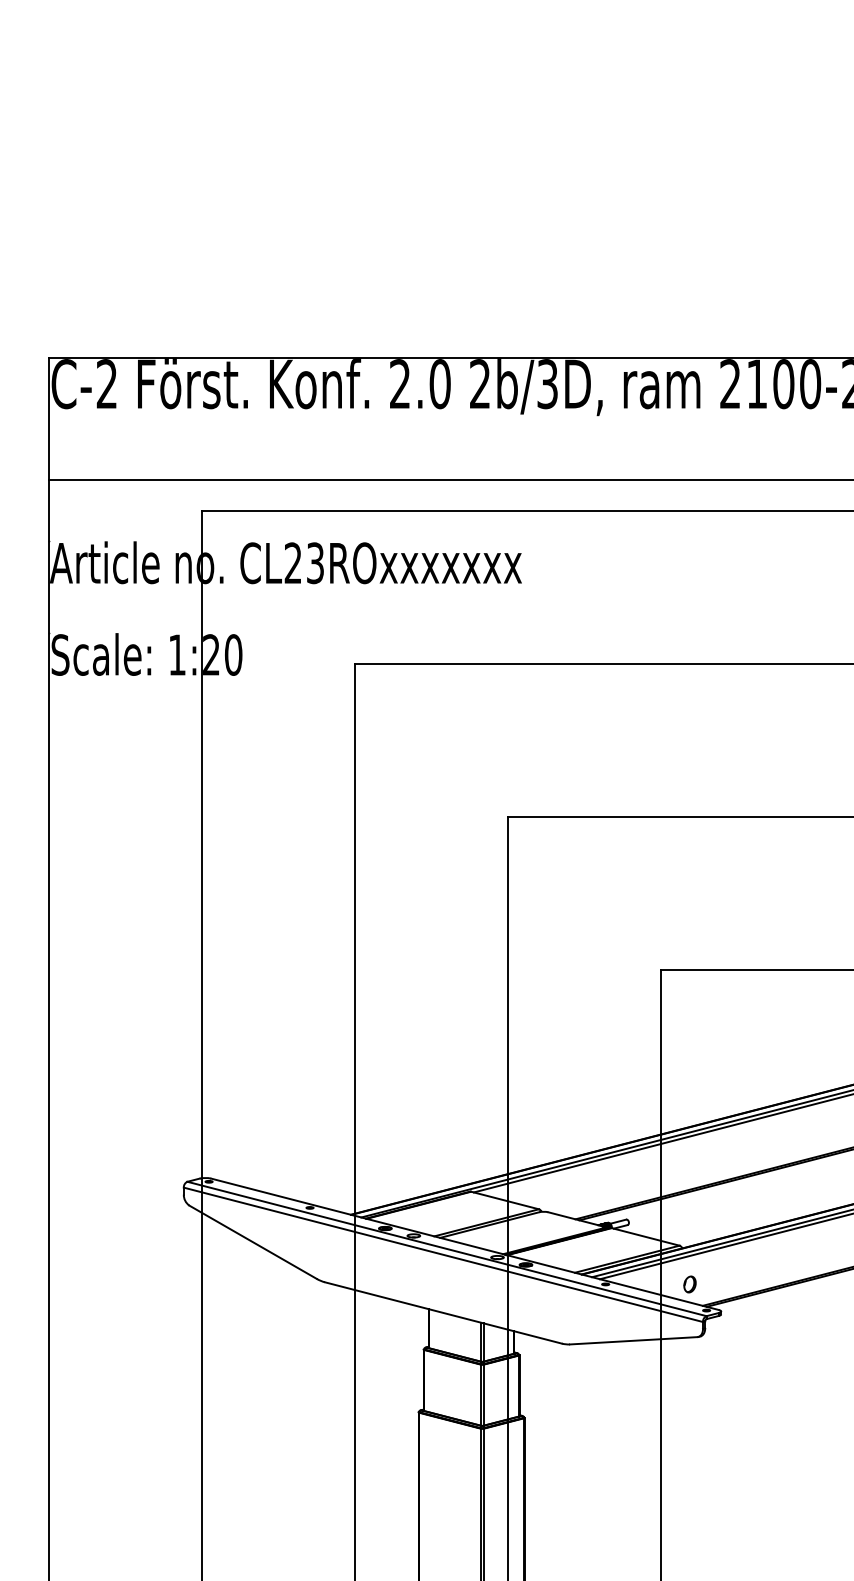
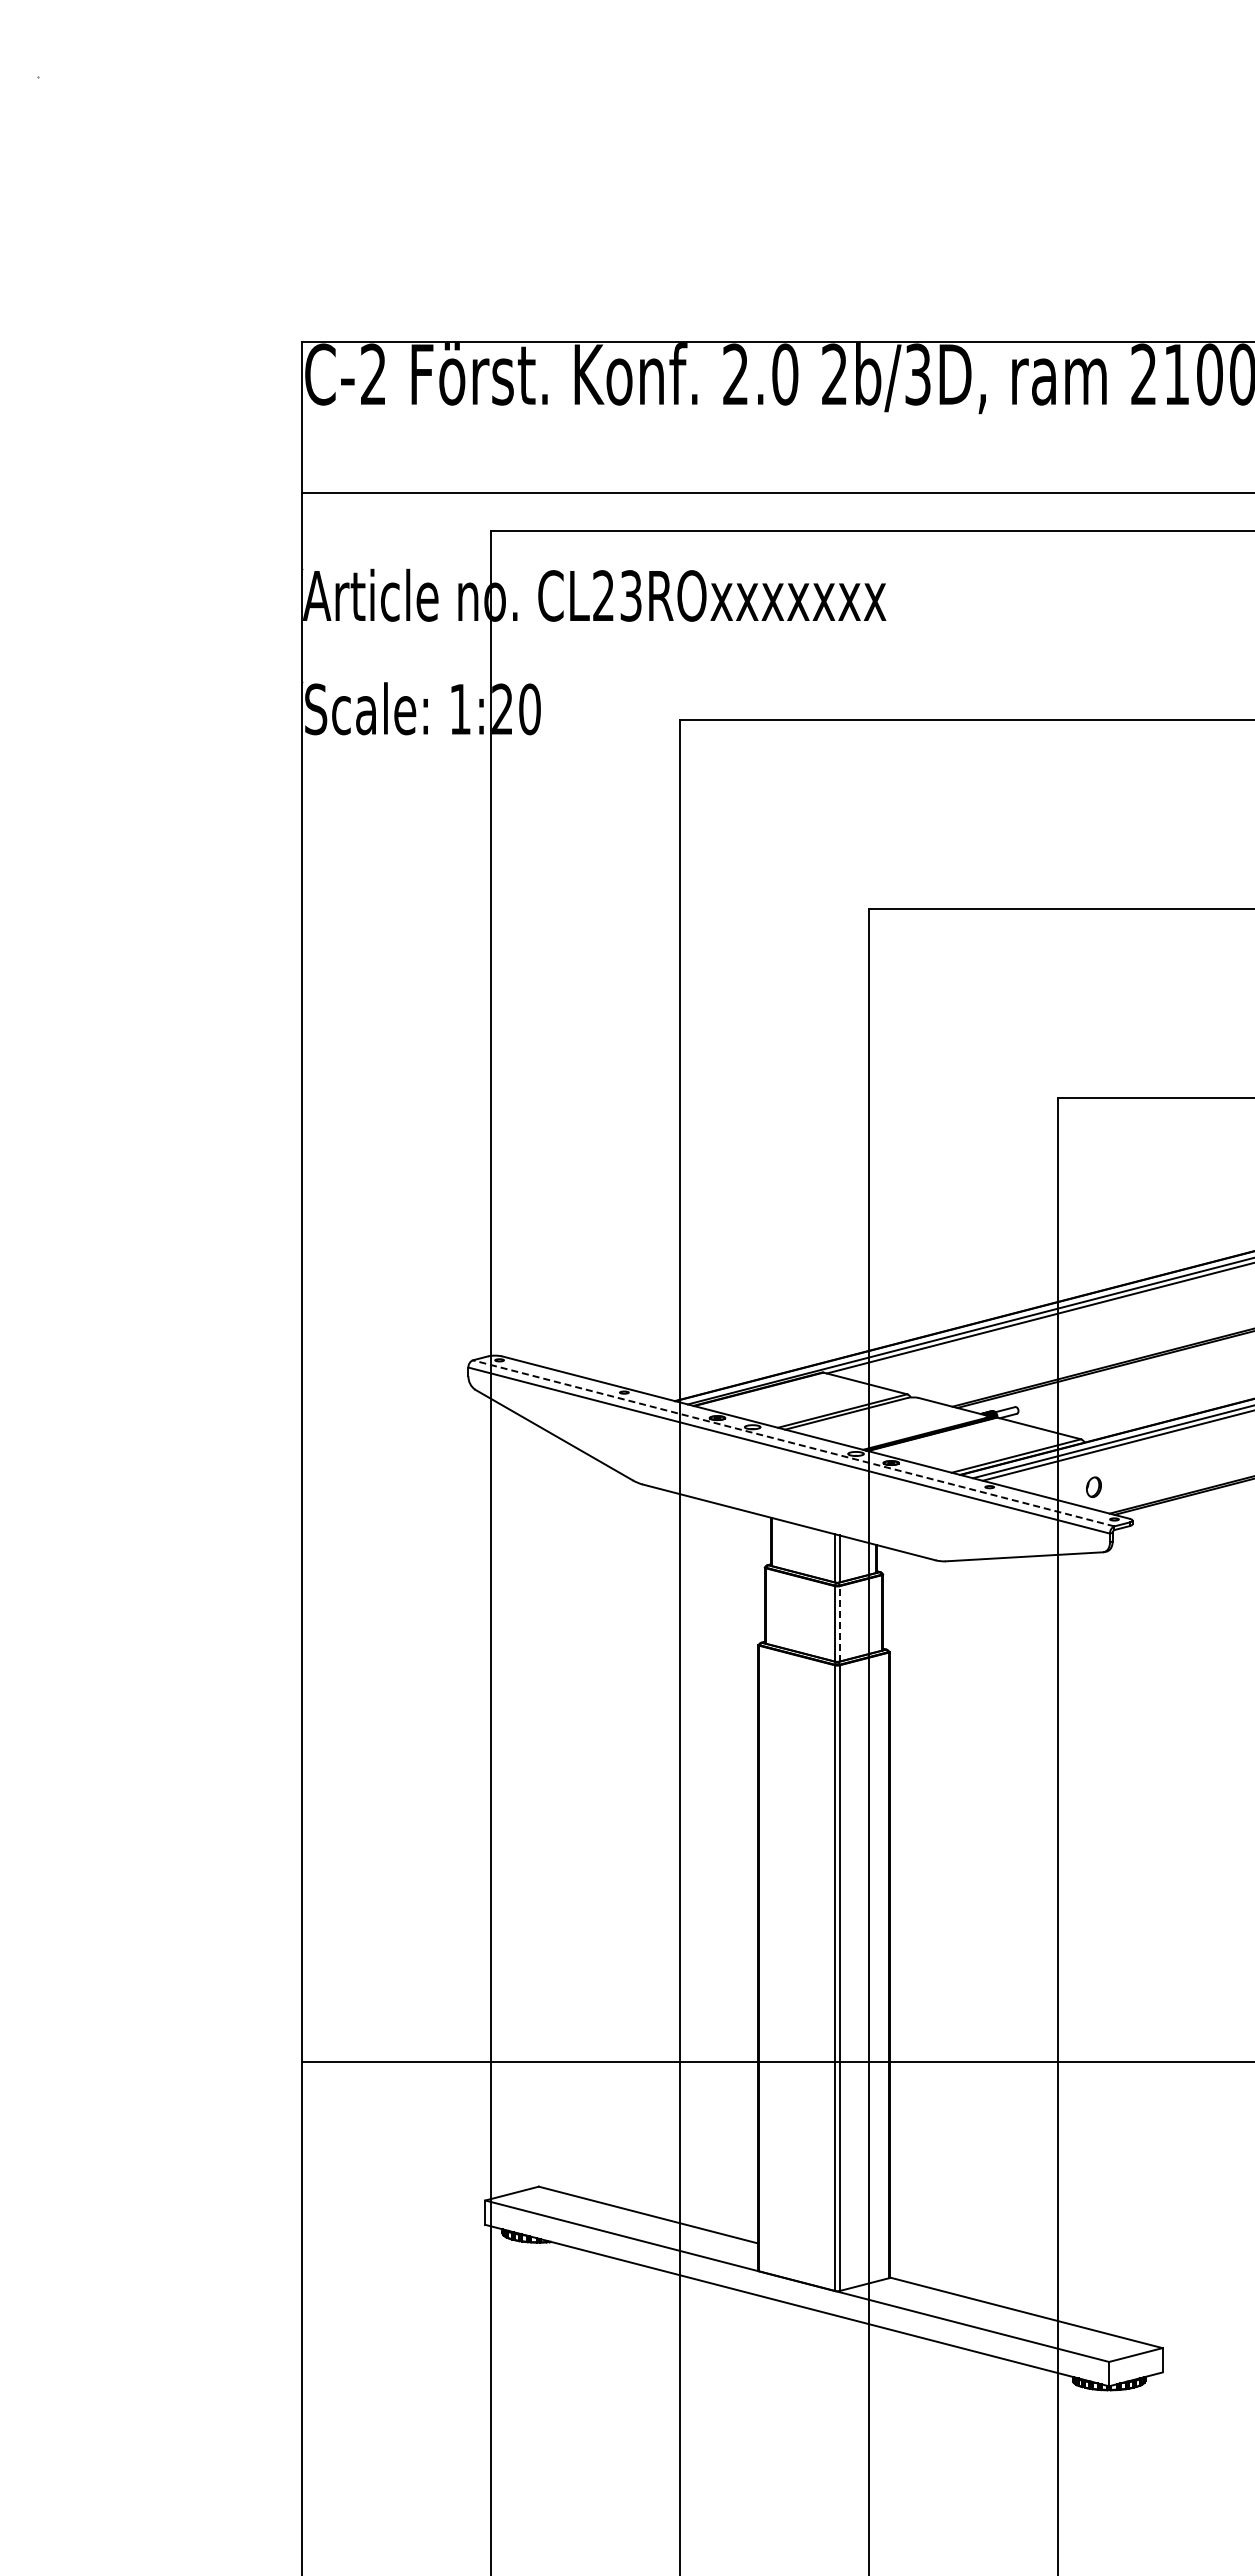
line: (446, 1249) -> (793, 1443), solid -> dashed
line: (484, 1394) -> (839, 1623), solid -> dashed

